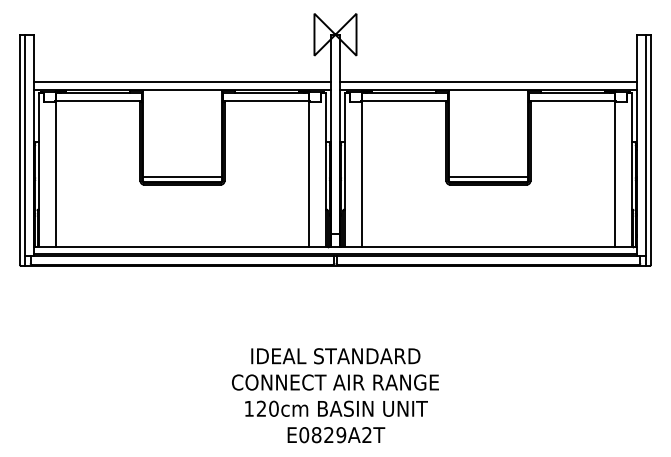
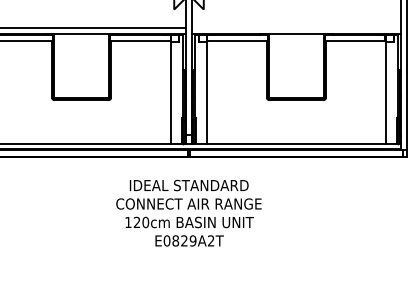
line: (488, 81) -> (296, 27), removed
line: (182, 176) -> (81, 94), removed
line: (488, 176) -> (296, 94), removed
text: (335, 395) -> (189, 213), moved

